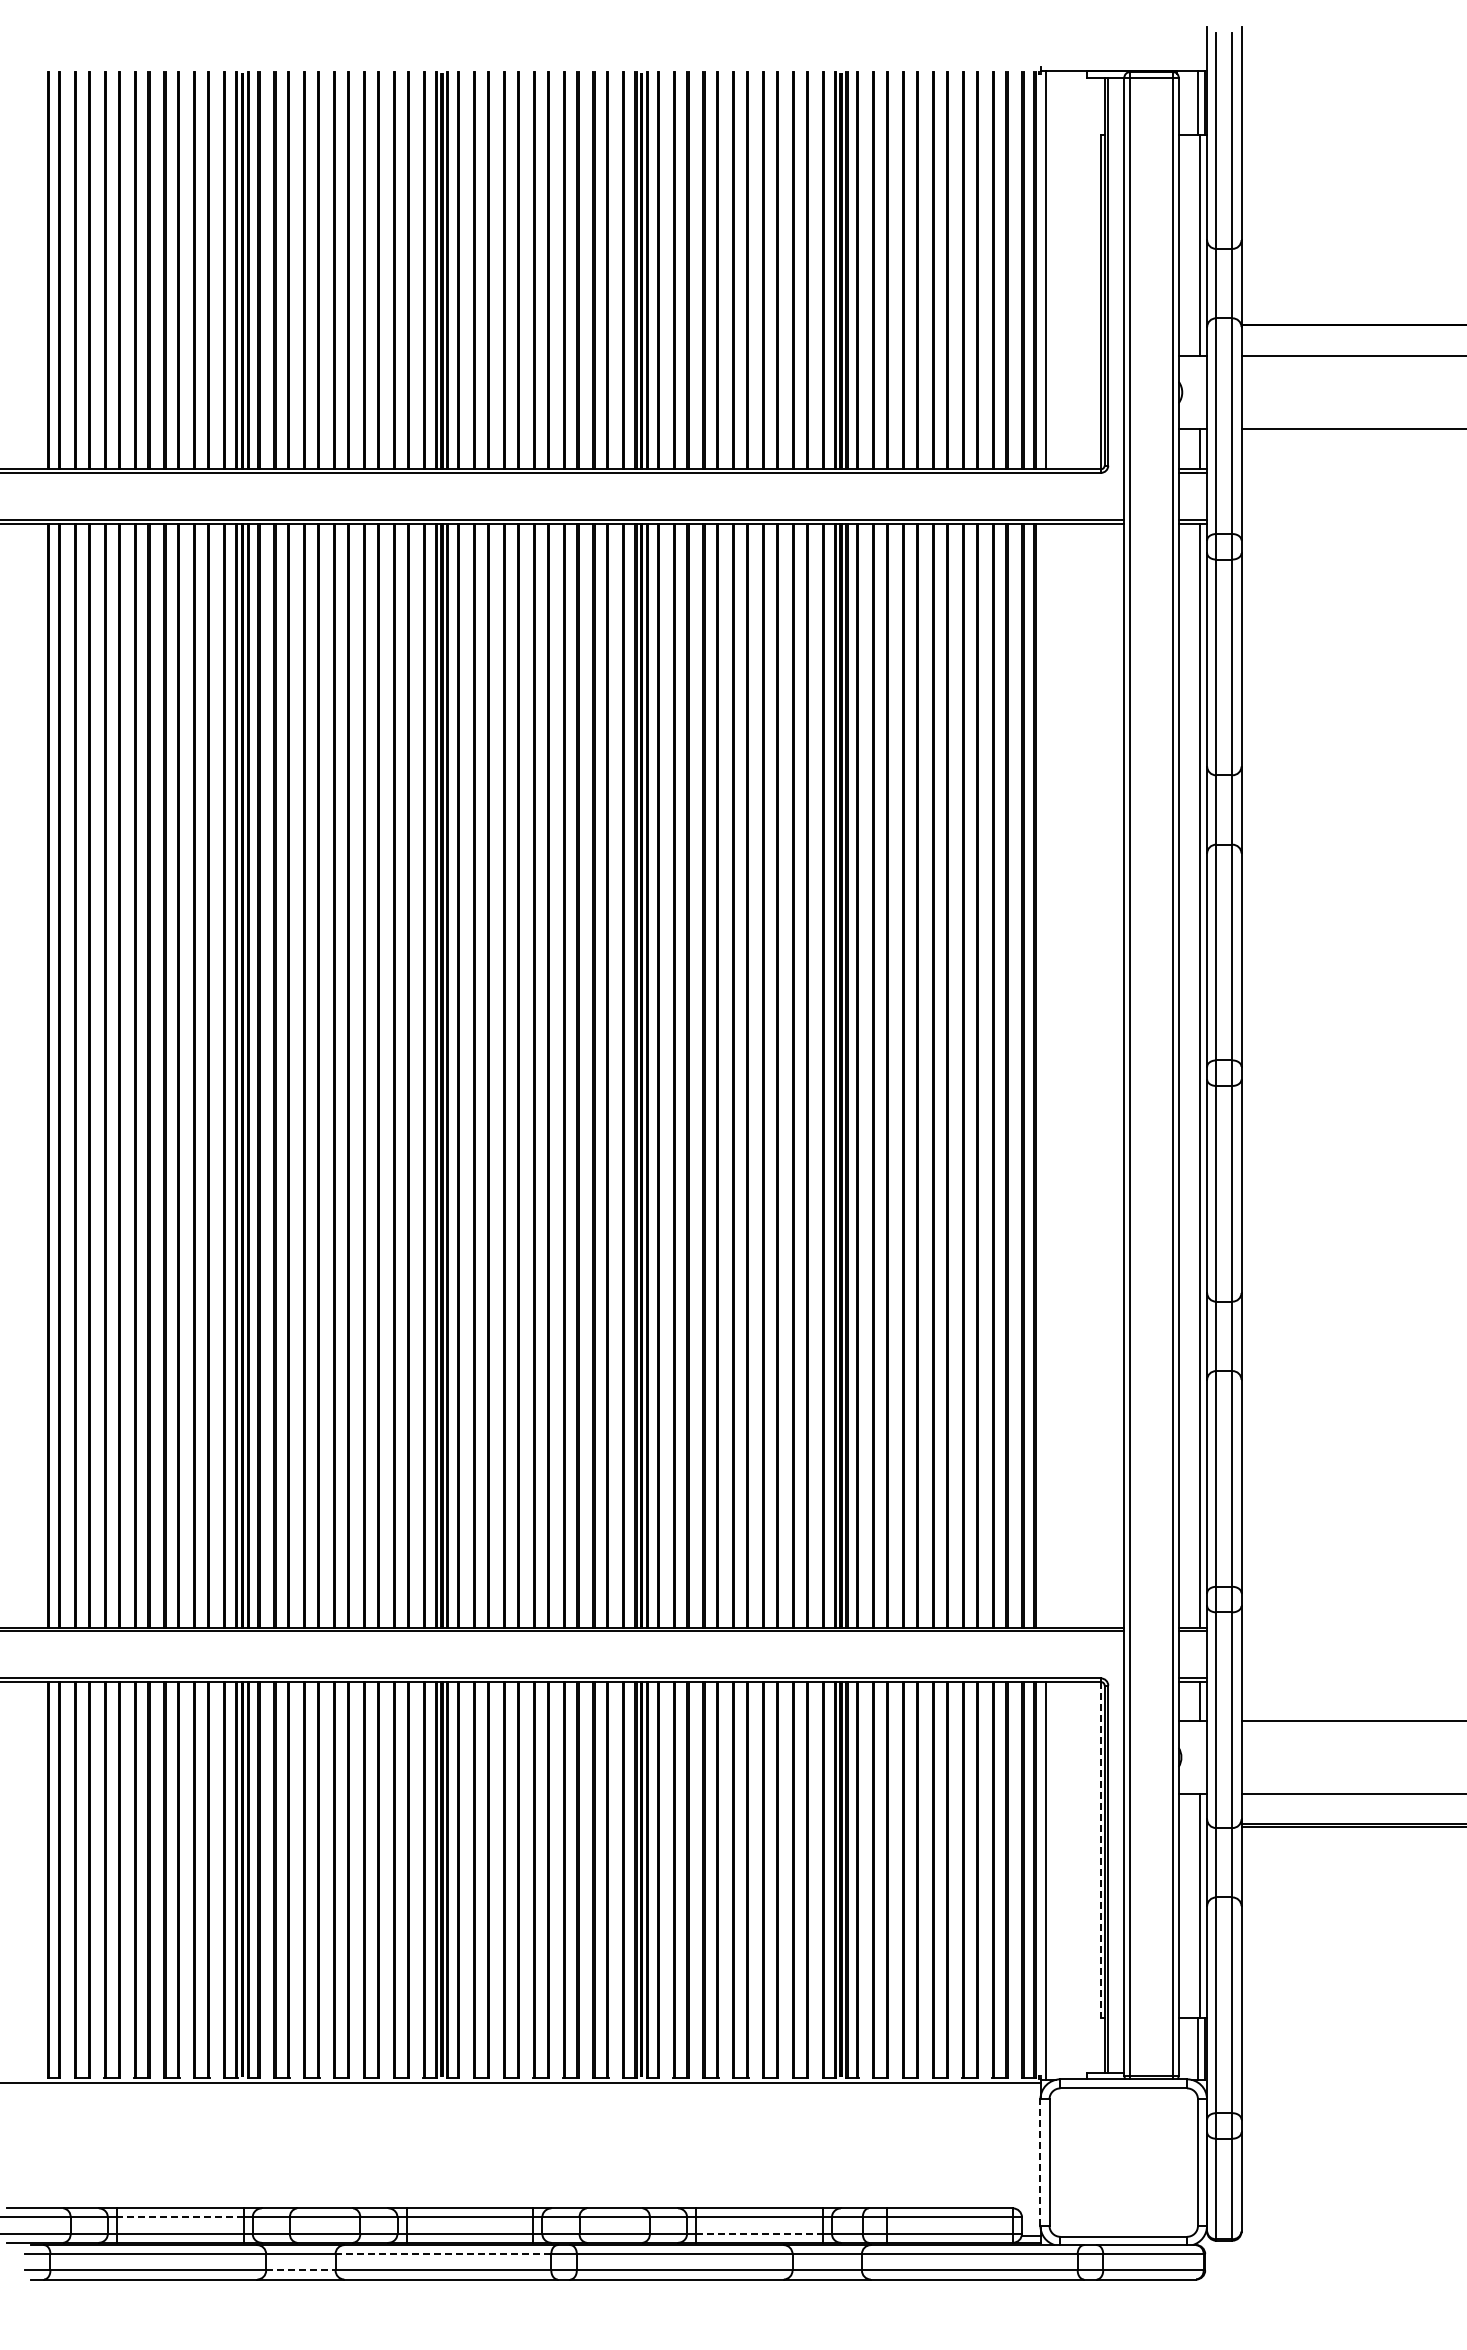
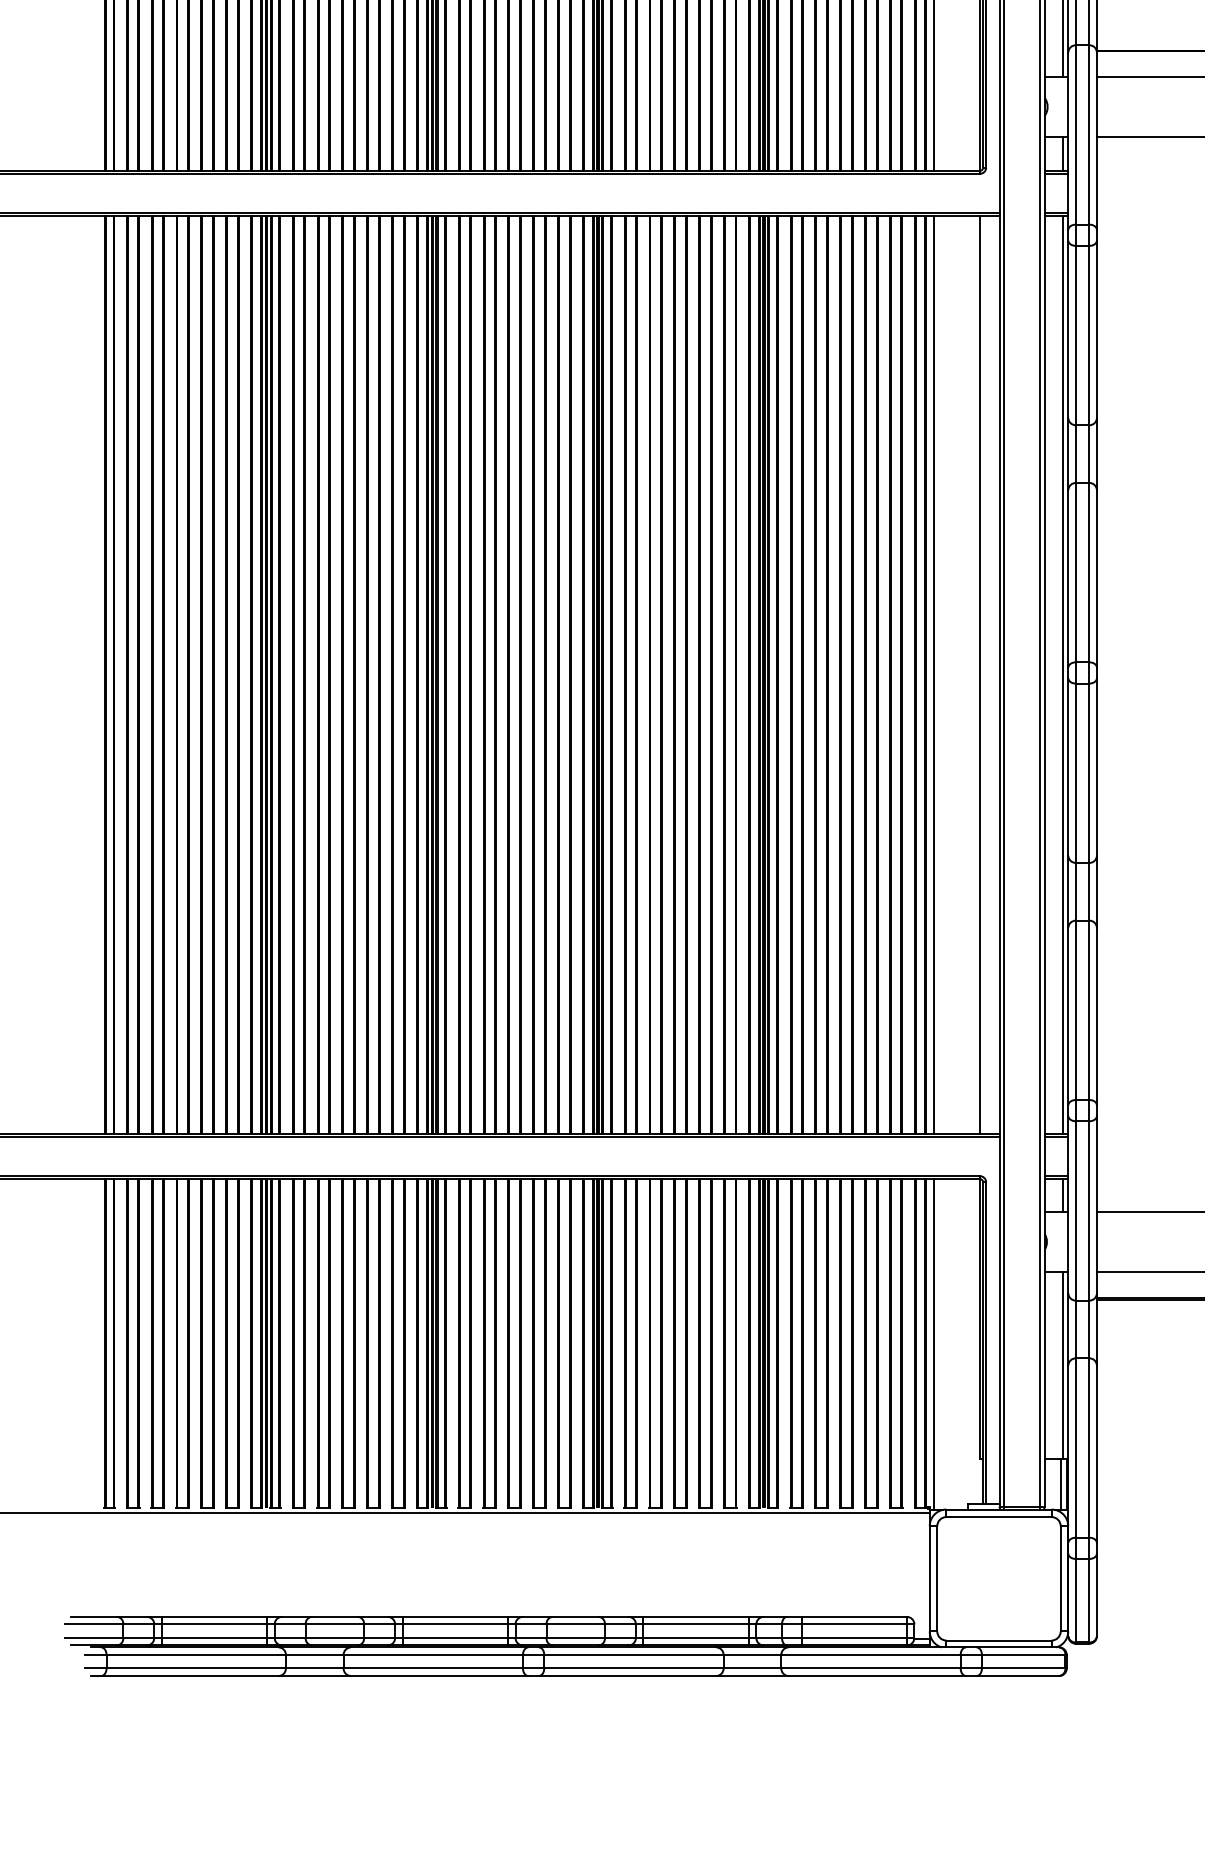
line: (1045, 1075) -> (933, 674), added
line: (1100, 1075) -> (979, 674), added
line: (1100, 1850) -> (979, 1319), dashed -> solid
line: (1040, 2162) -> (929, 1578), dashed -> solid
line: (179, 2217) -> (213, 1624), dashed -> solid
line: (760, 2233) -> (696, 1637), dashed -> solid
line: (443, 2254) -> (433, 1655), dashed -> solid
line: (300, 2270) -> (314, 1668), dashed -> solid

